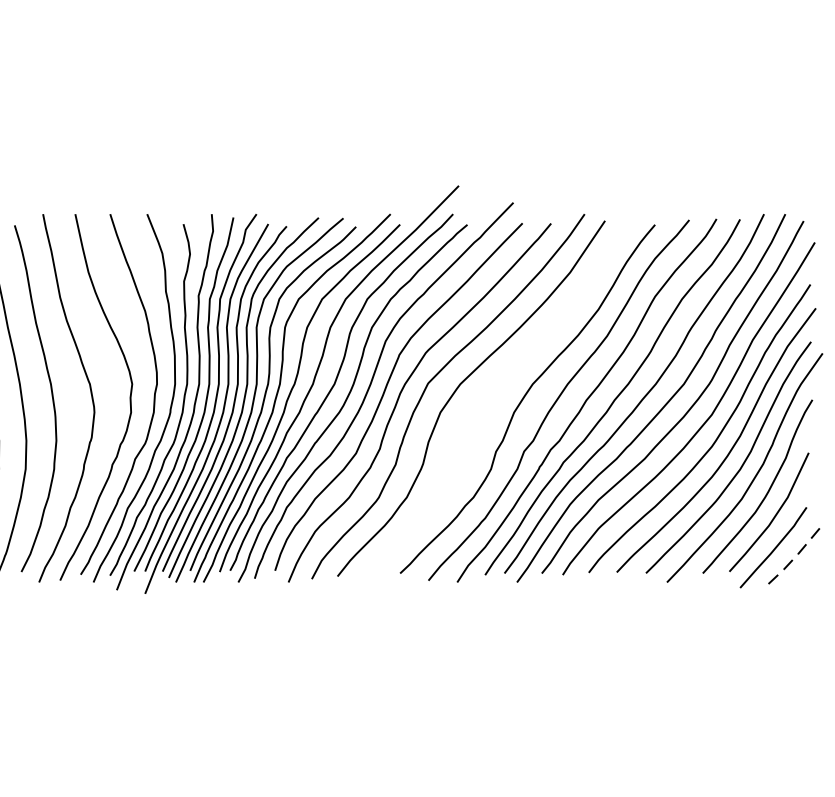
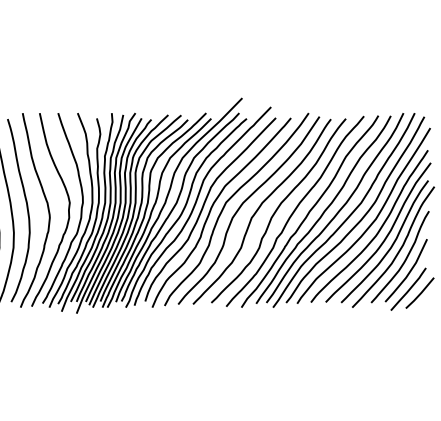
curve: (489, 398) -> (258, 210), added
line: (796, 557) -> (420, 294), dashed -> solid

